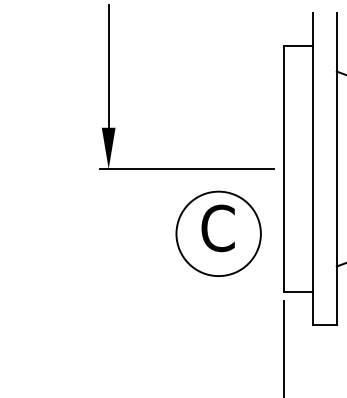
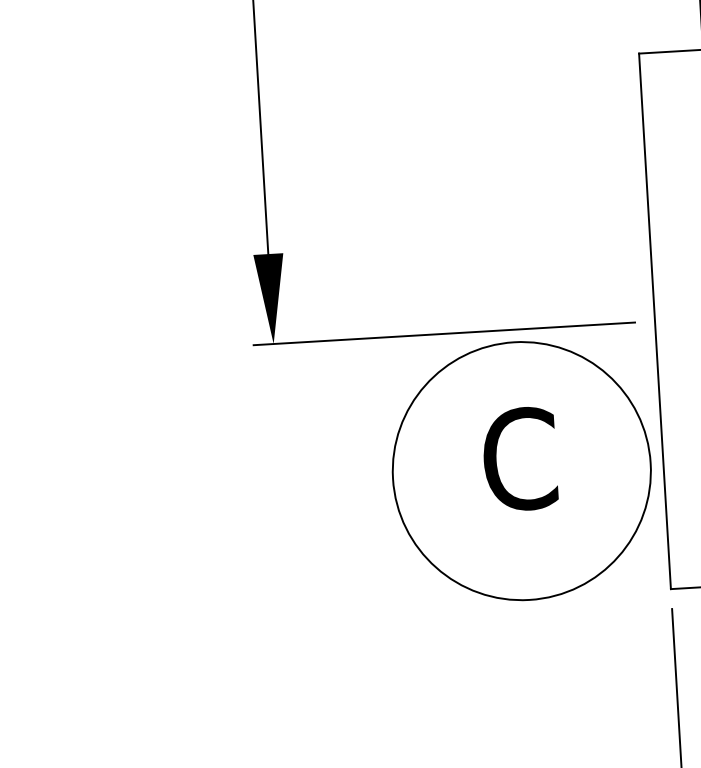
circle: (218, 233) -> (521, 470), size x1.4

